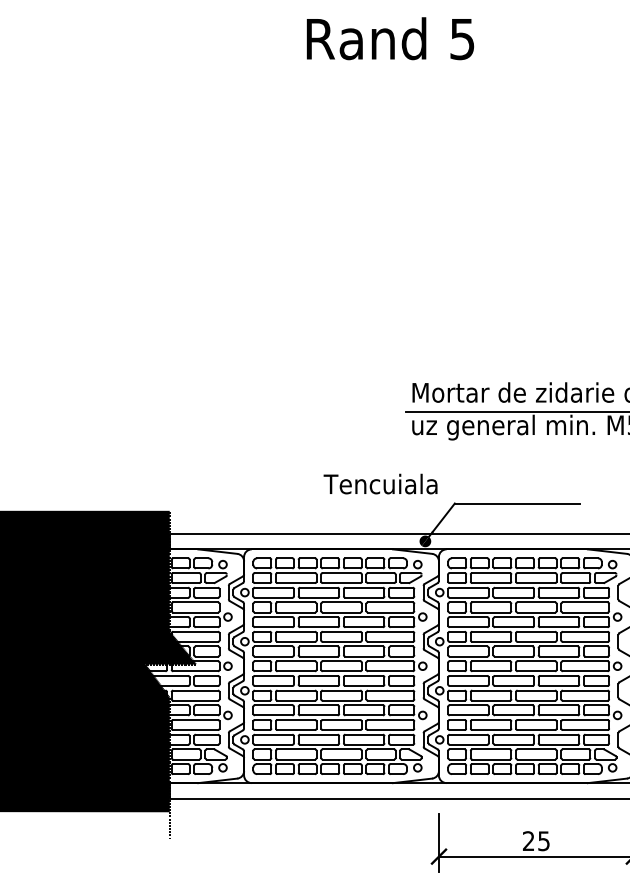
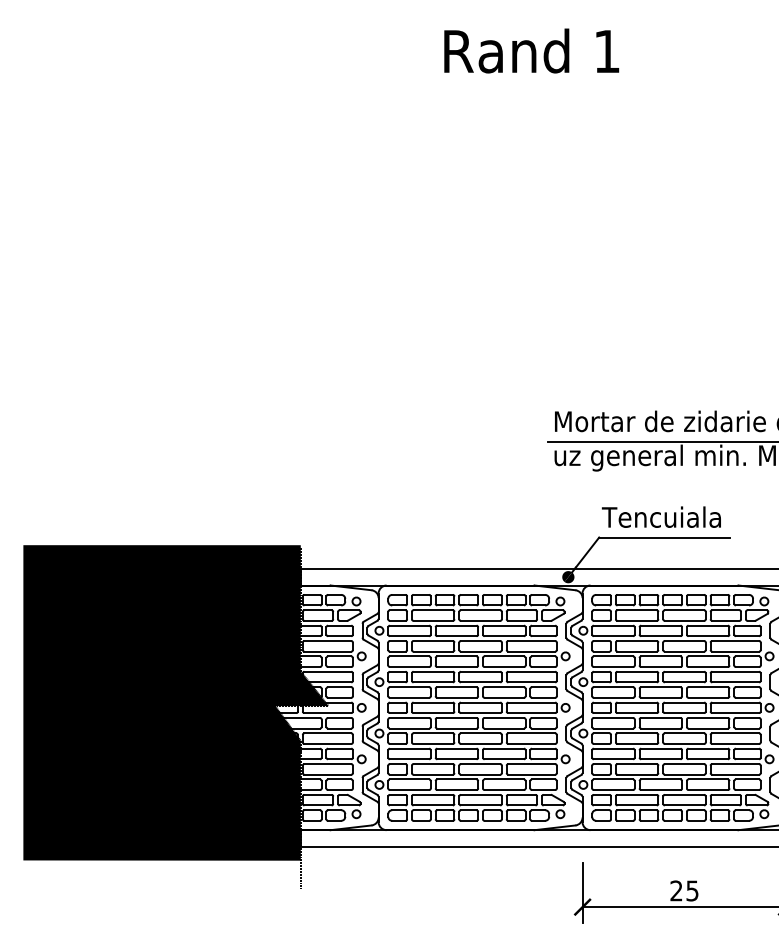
text: (461, 39) -> (606, 51), 5 -> 1
text: (379, 483) -> (660, 516), moved

